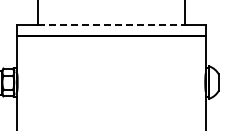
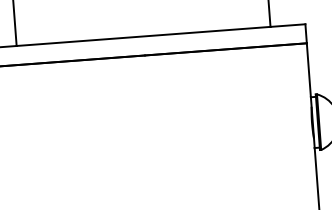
line: (111, 25) -> (143, 36), dashed -> solid

